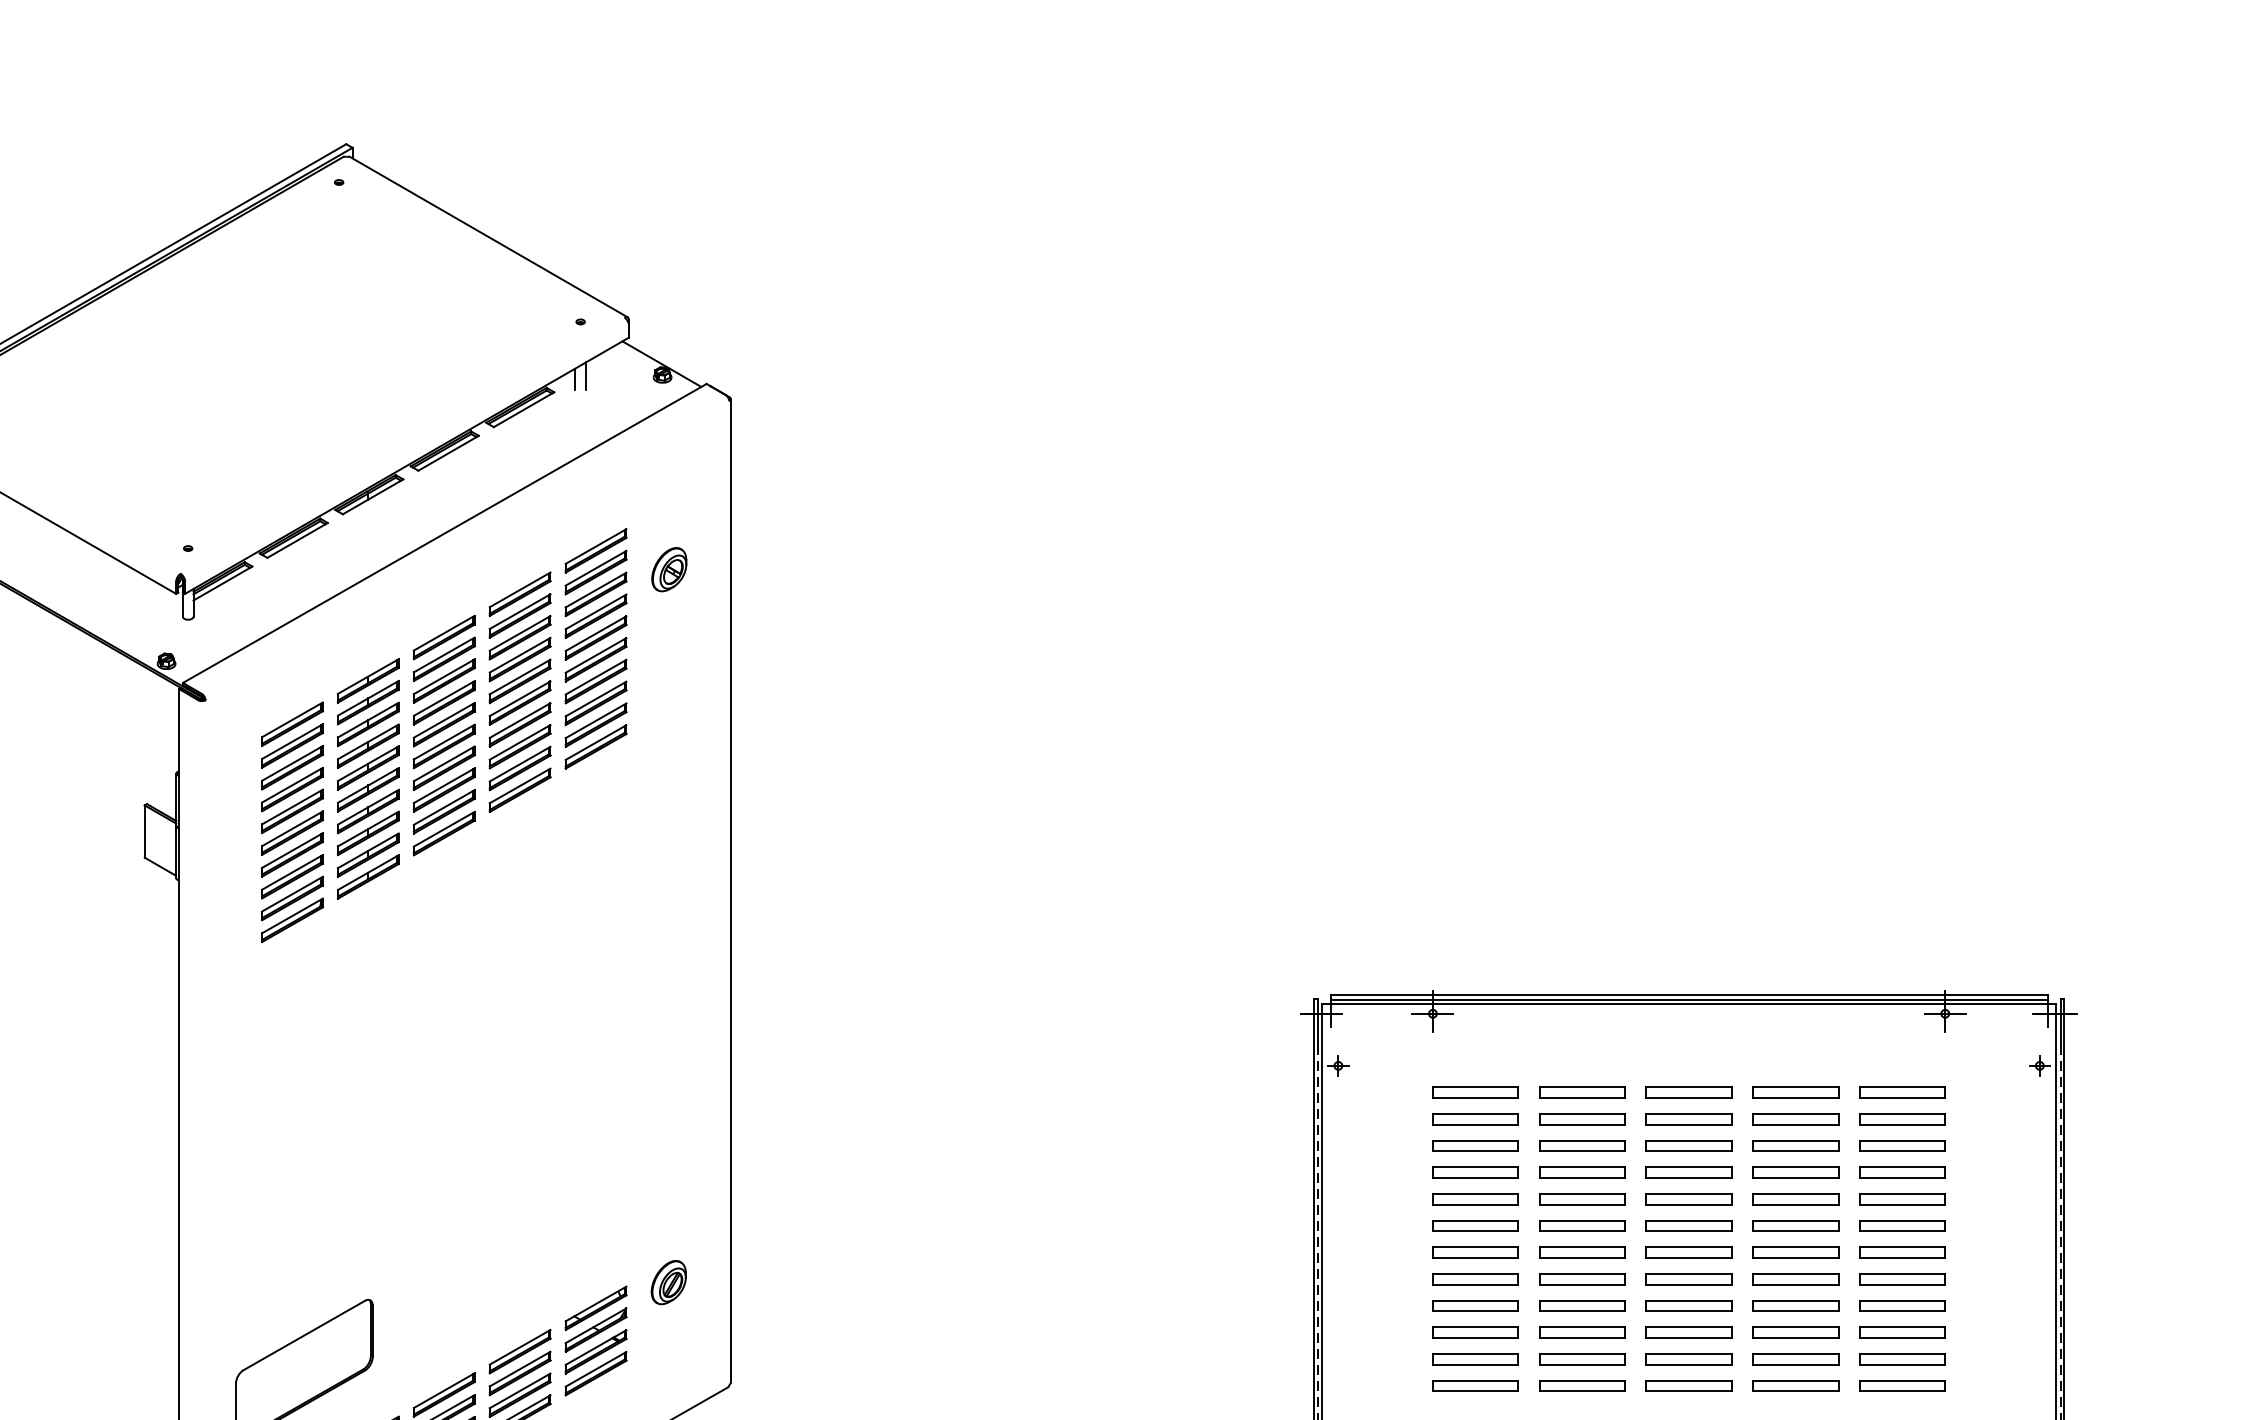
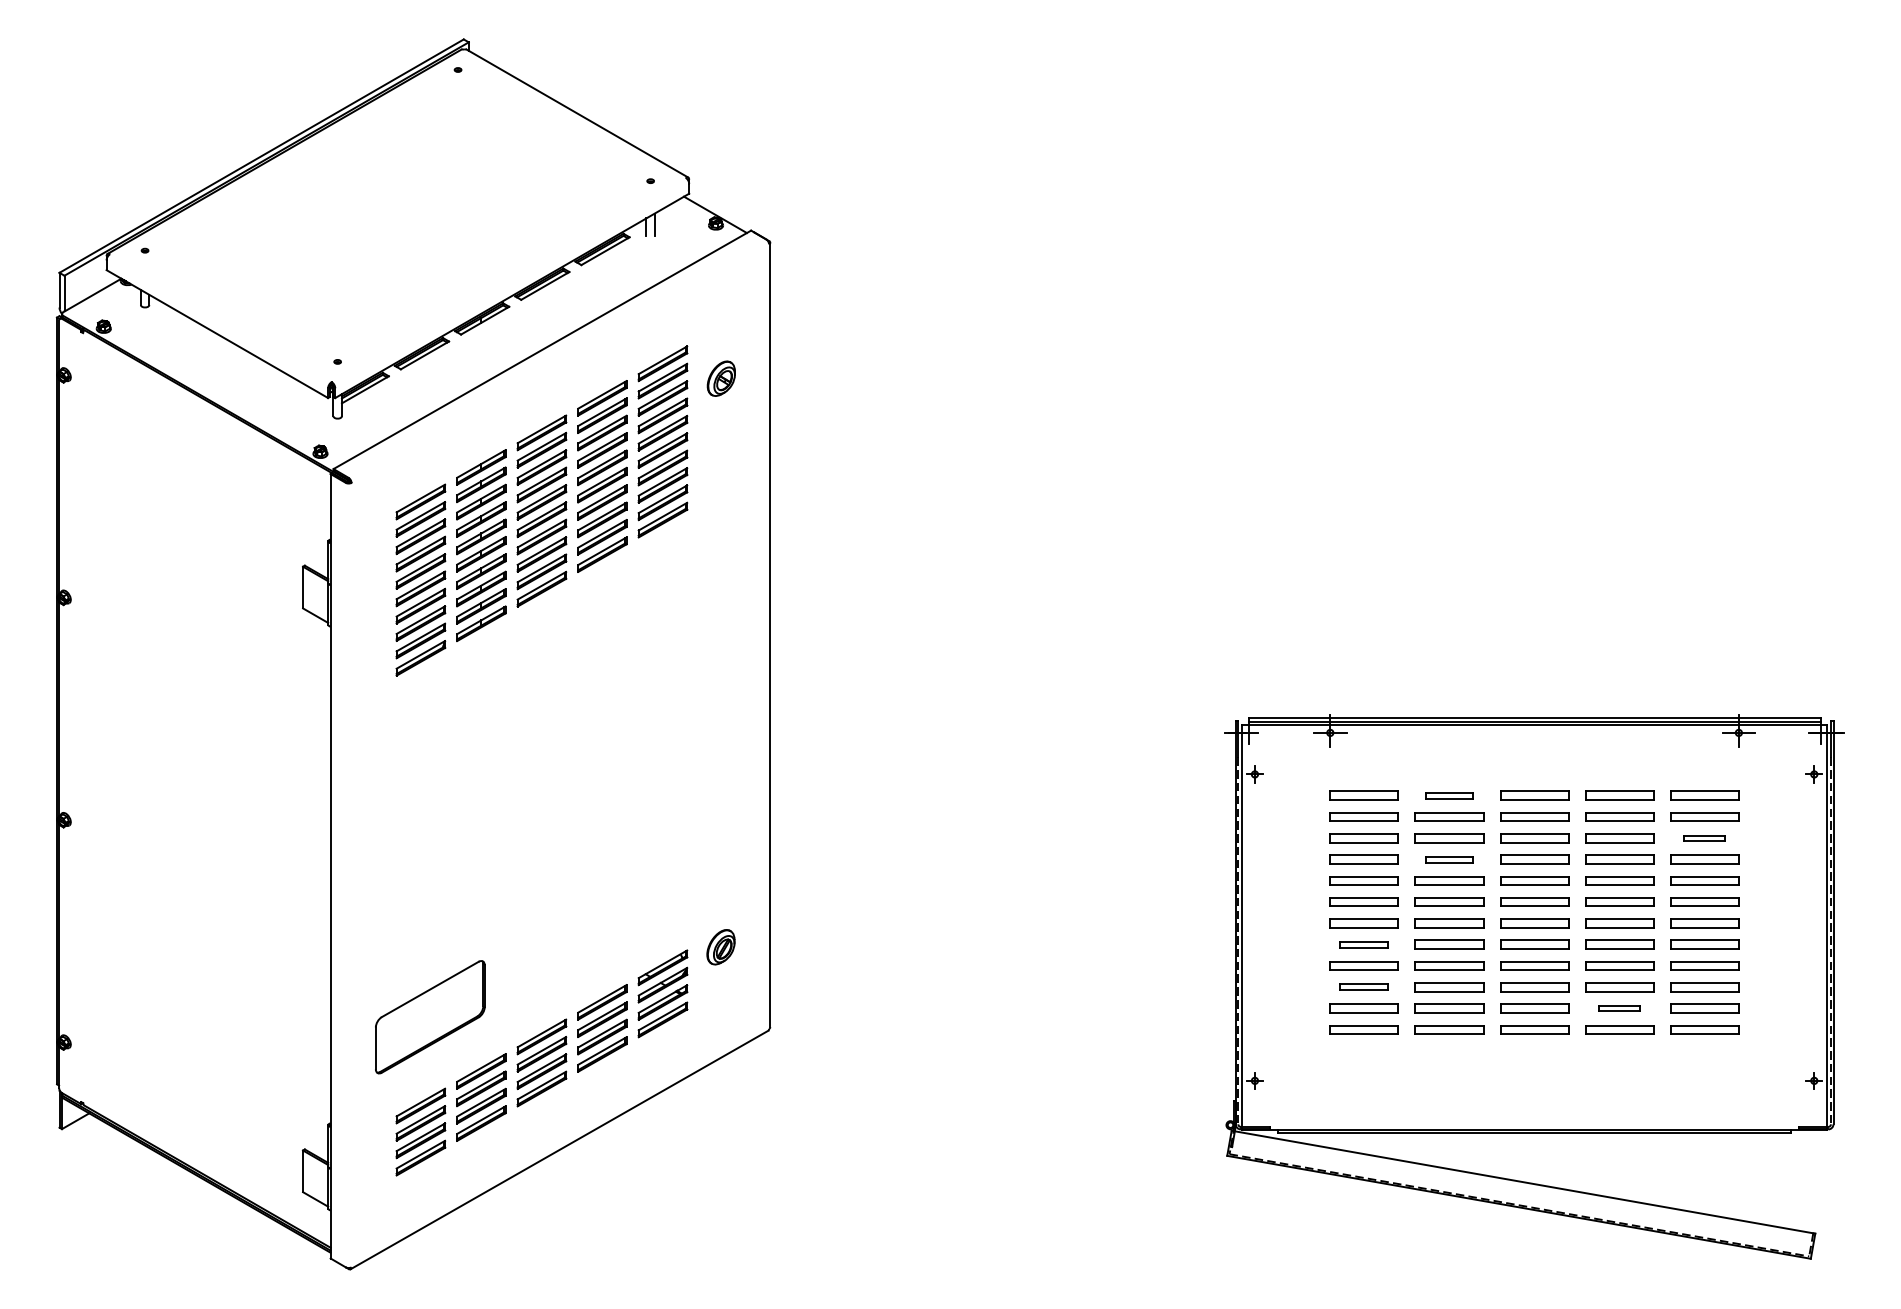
part: (1582, 1092) -> (1449, 795), size x0.7
part: (1902, 1146) -> (1704, 838), size x0.6
part: (1582, 1172) -> (1449, 859), size x0.7
part: (1474, 1279) -> (1363, 944), size x0.7
part: (1474, 1333) -> (1363, 987), size x0.7
part: (1795, 1359) -> (1619, 1008), size x0.6

